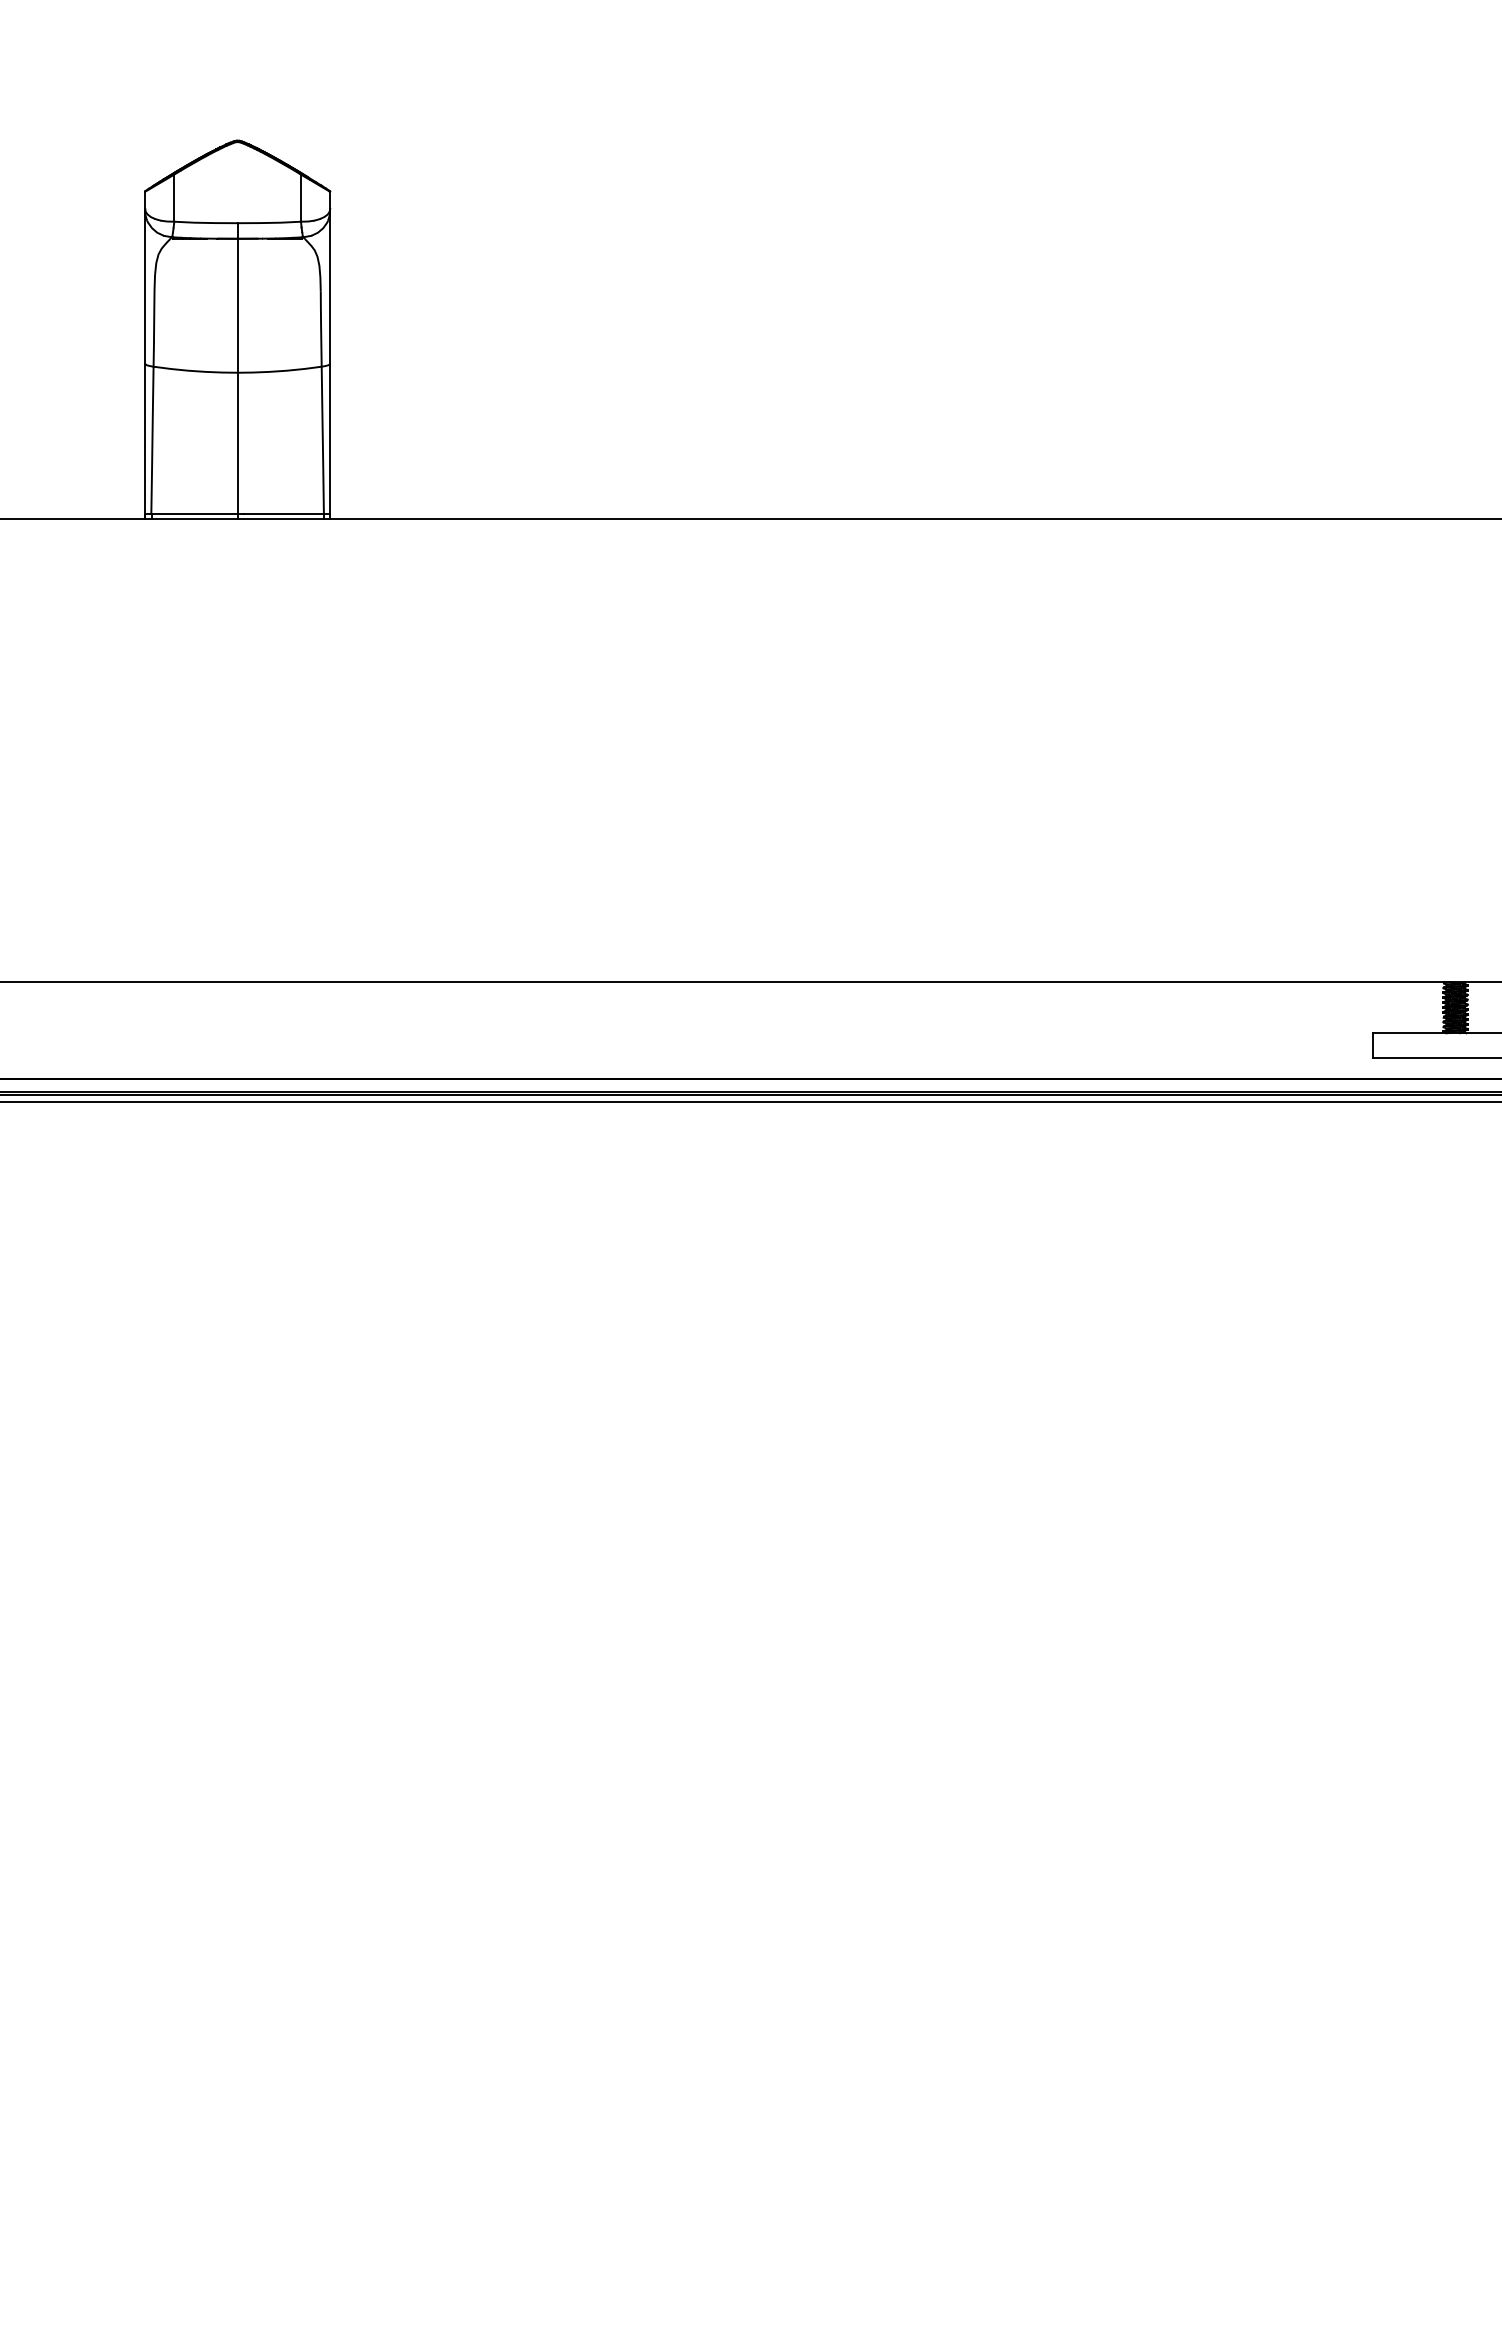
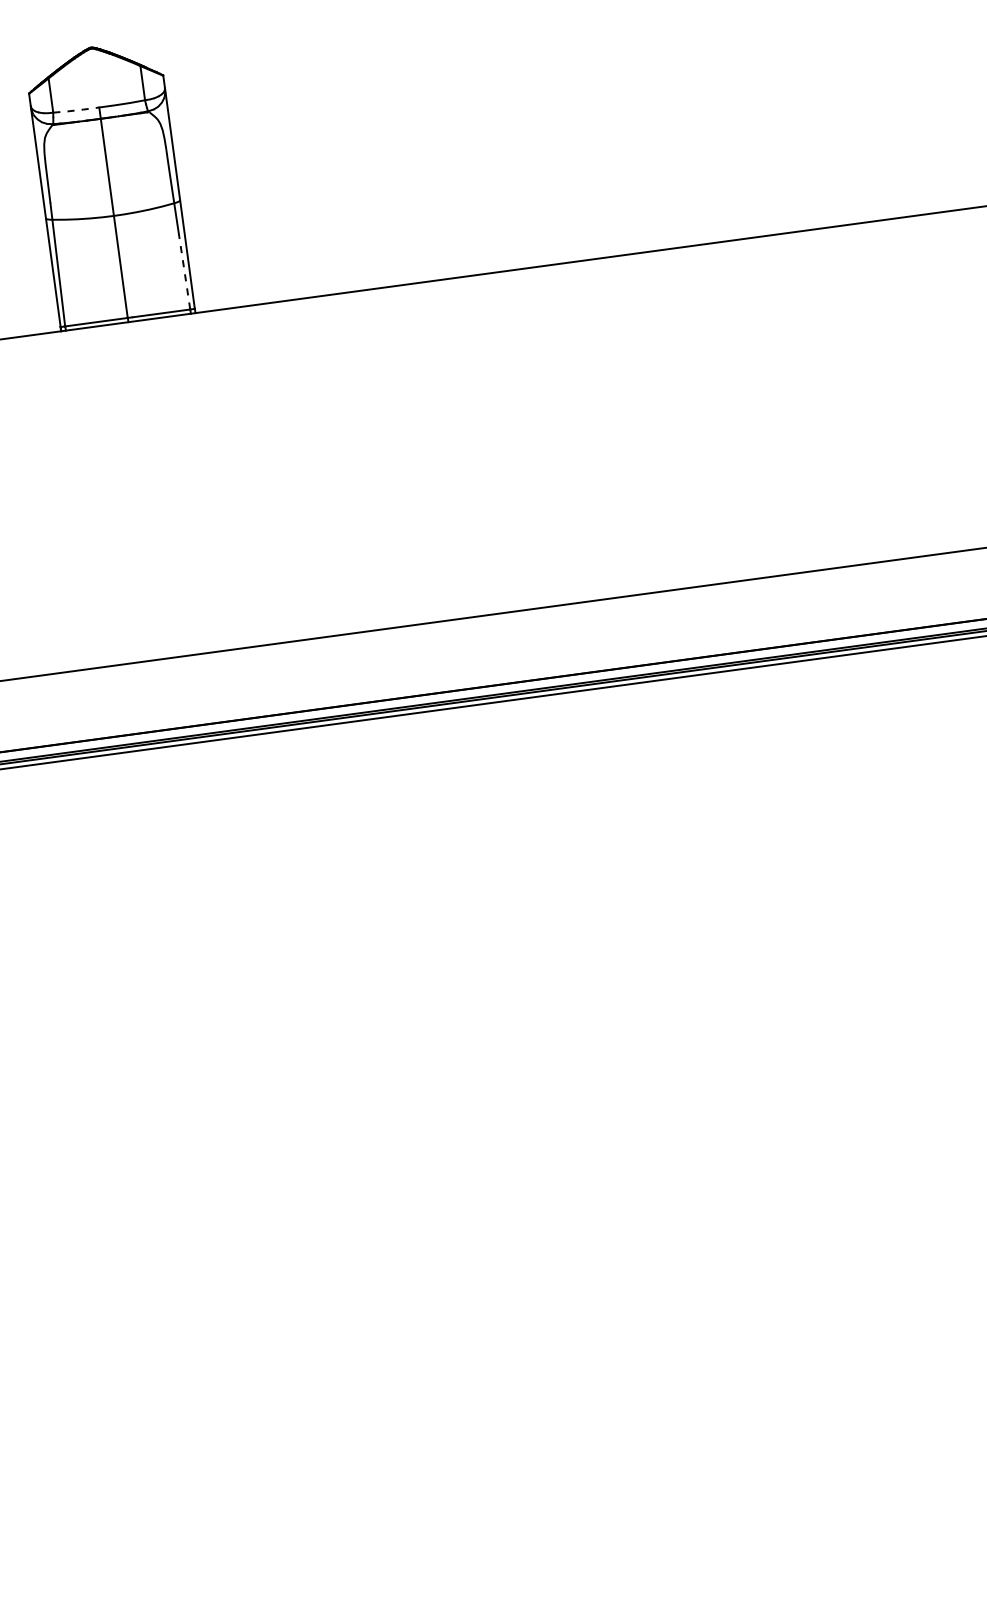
line: (206, 222) -> (76, 110), solid -> dashed
line: (323, 464) -> (185, 274), solid -> dashed

